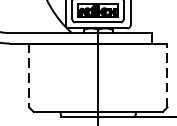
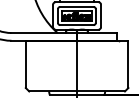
line: (28, 75) -> (25, 64), dashed -> solid
line: (167, 75) -> (128, 64), dashed -> solid

